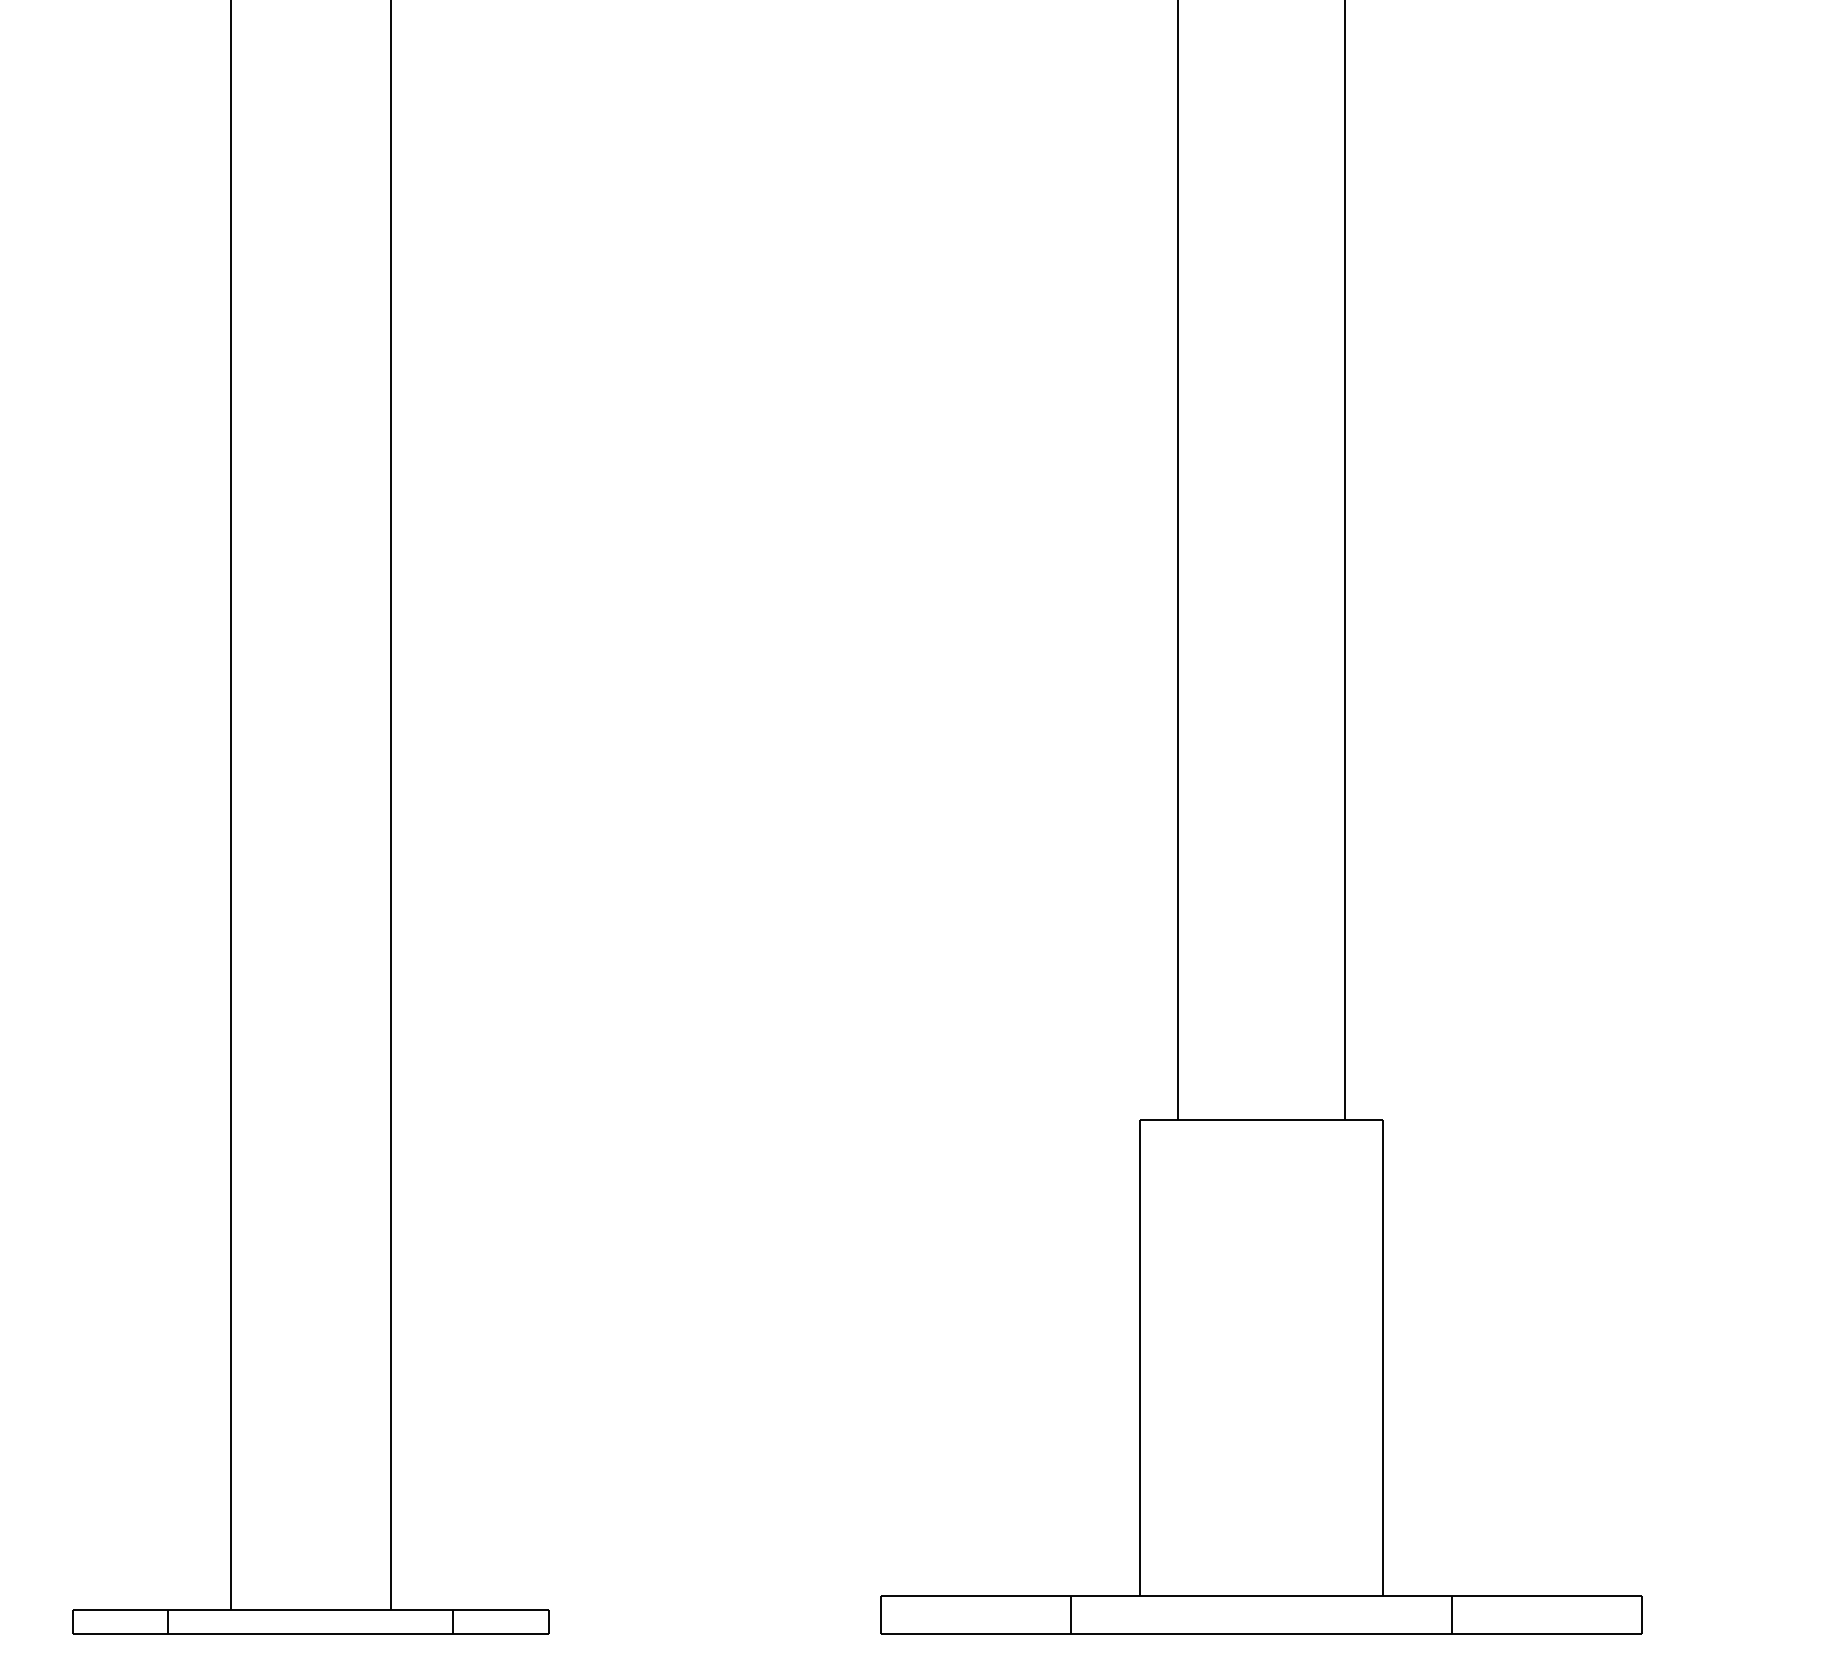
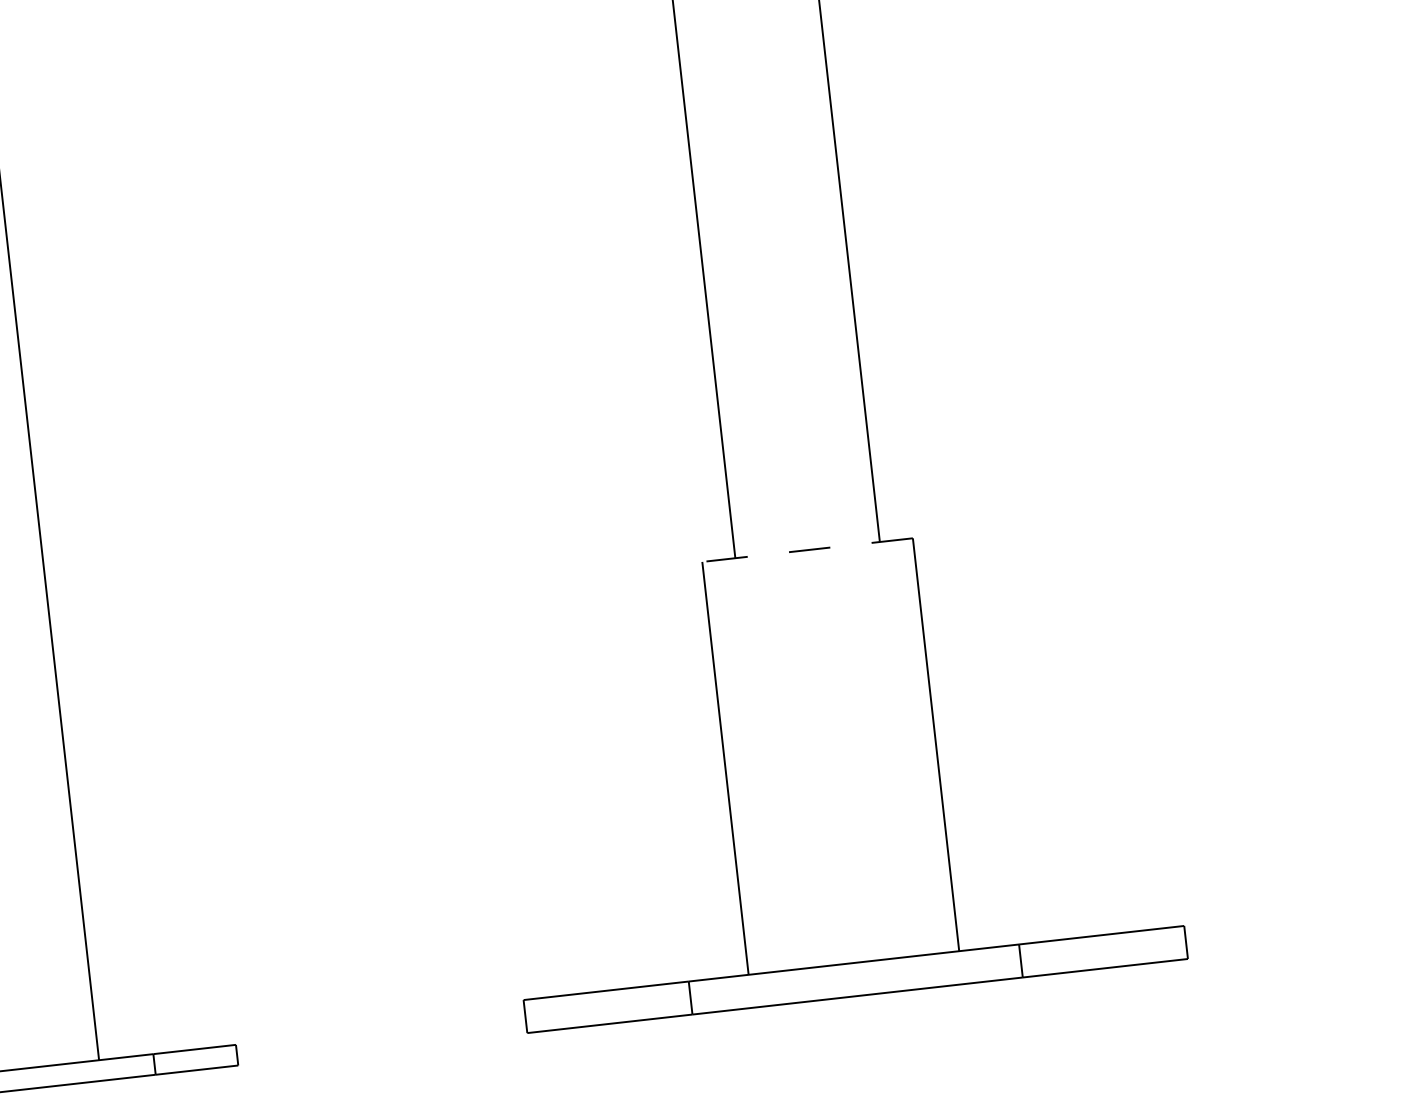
line: (1261, 1120) -> (807, 550), solid -> dashed

